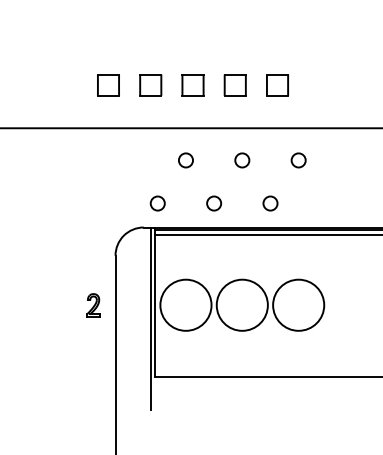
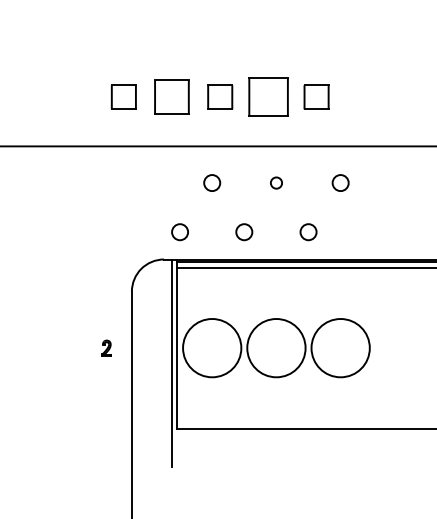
part: (150, 85) -> (171, 97), size x1.4
part: (234, 85) -> (267, 97), size x1.6
circle: (242, 160) -> (276, 183), size x0.7
part: (93, 305) -> (106, 348), size x0.6

